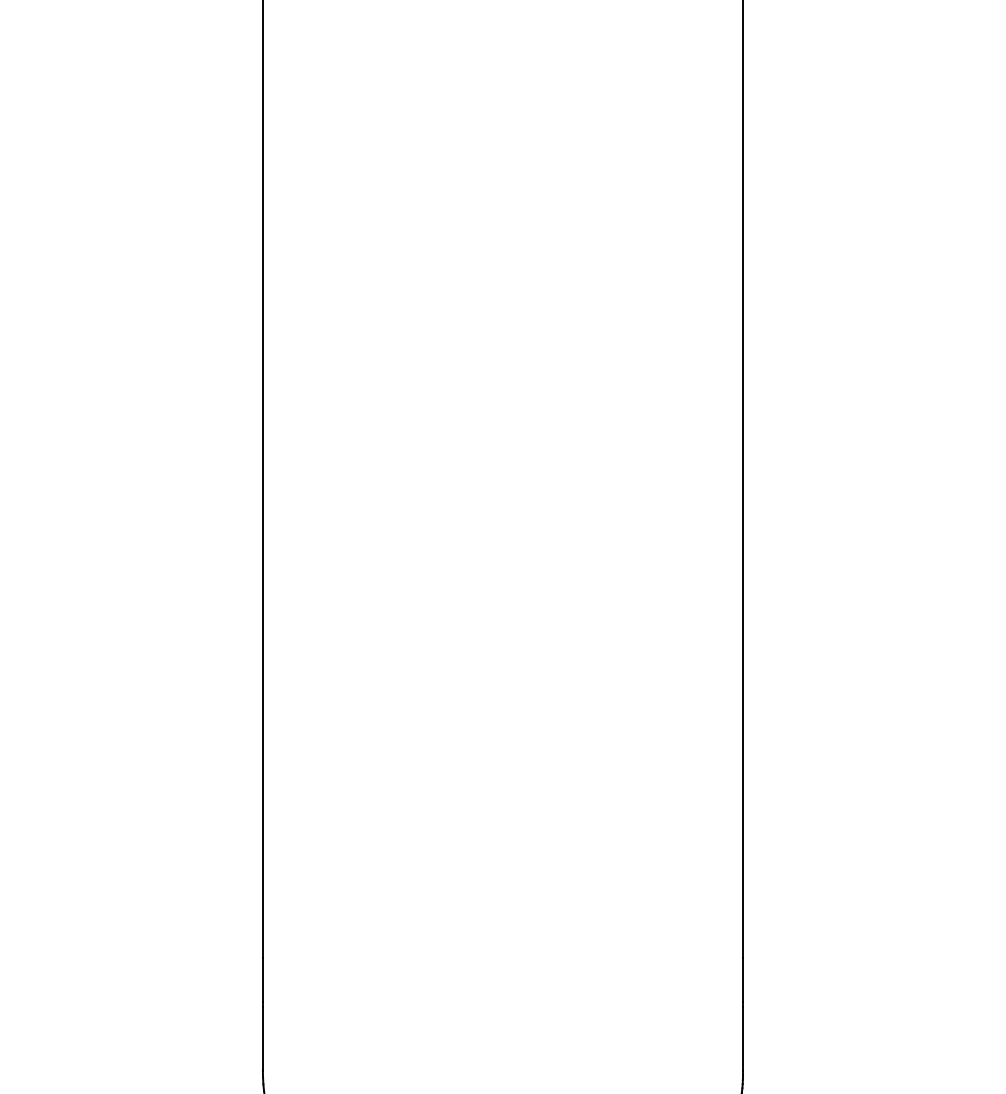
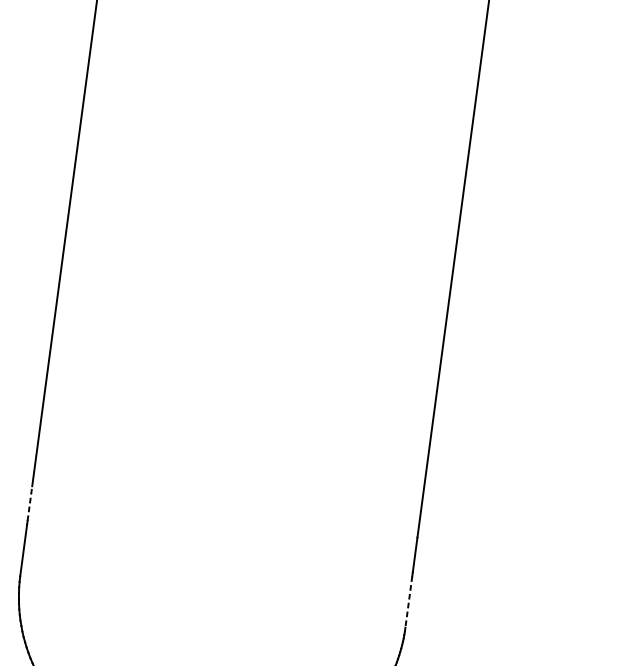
line: (262, 980) -> (29, 503), solid -> dashed
line: (743, 1039) -> (409, 602), solid -> dashed

